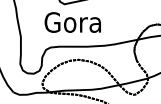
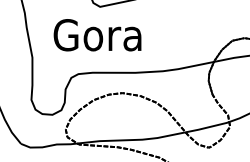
text: (72, 22) -> (97, 35), moved

